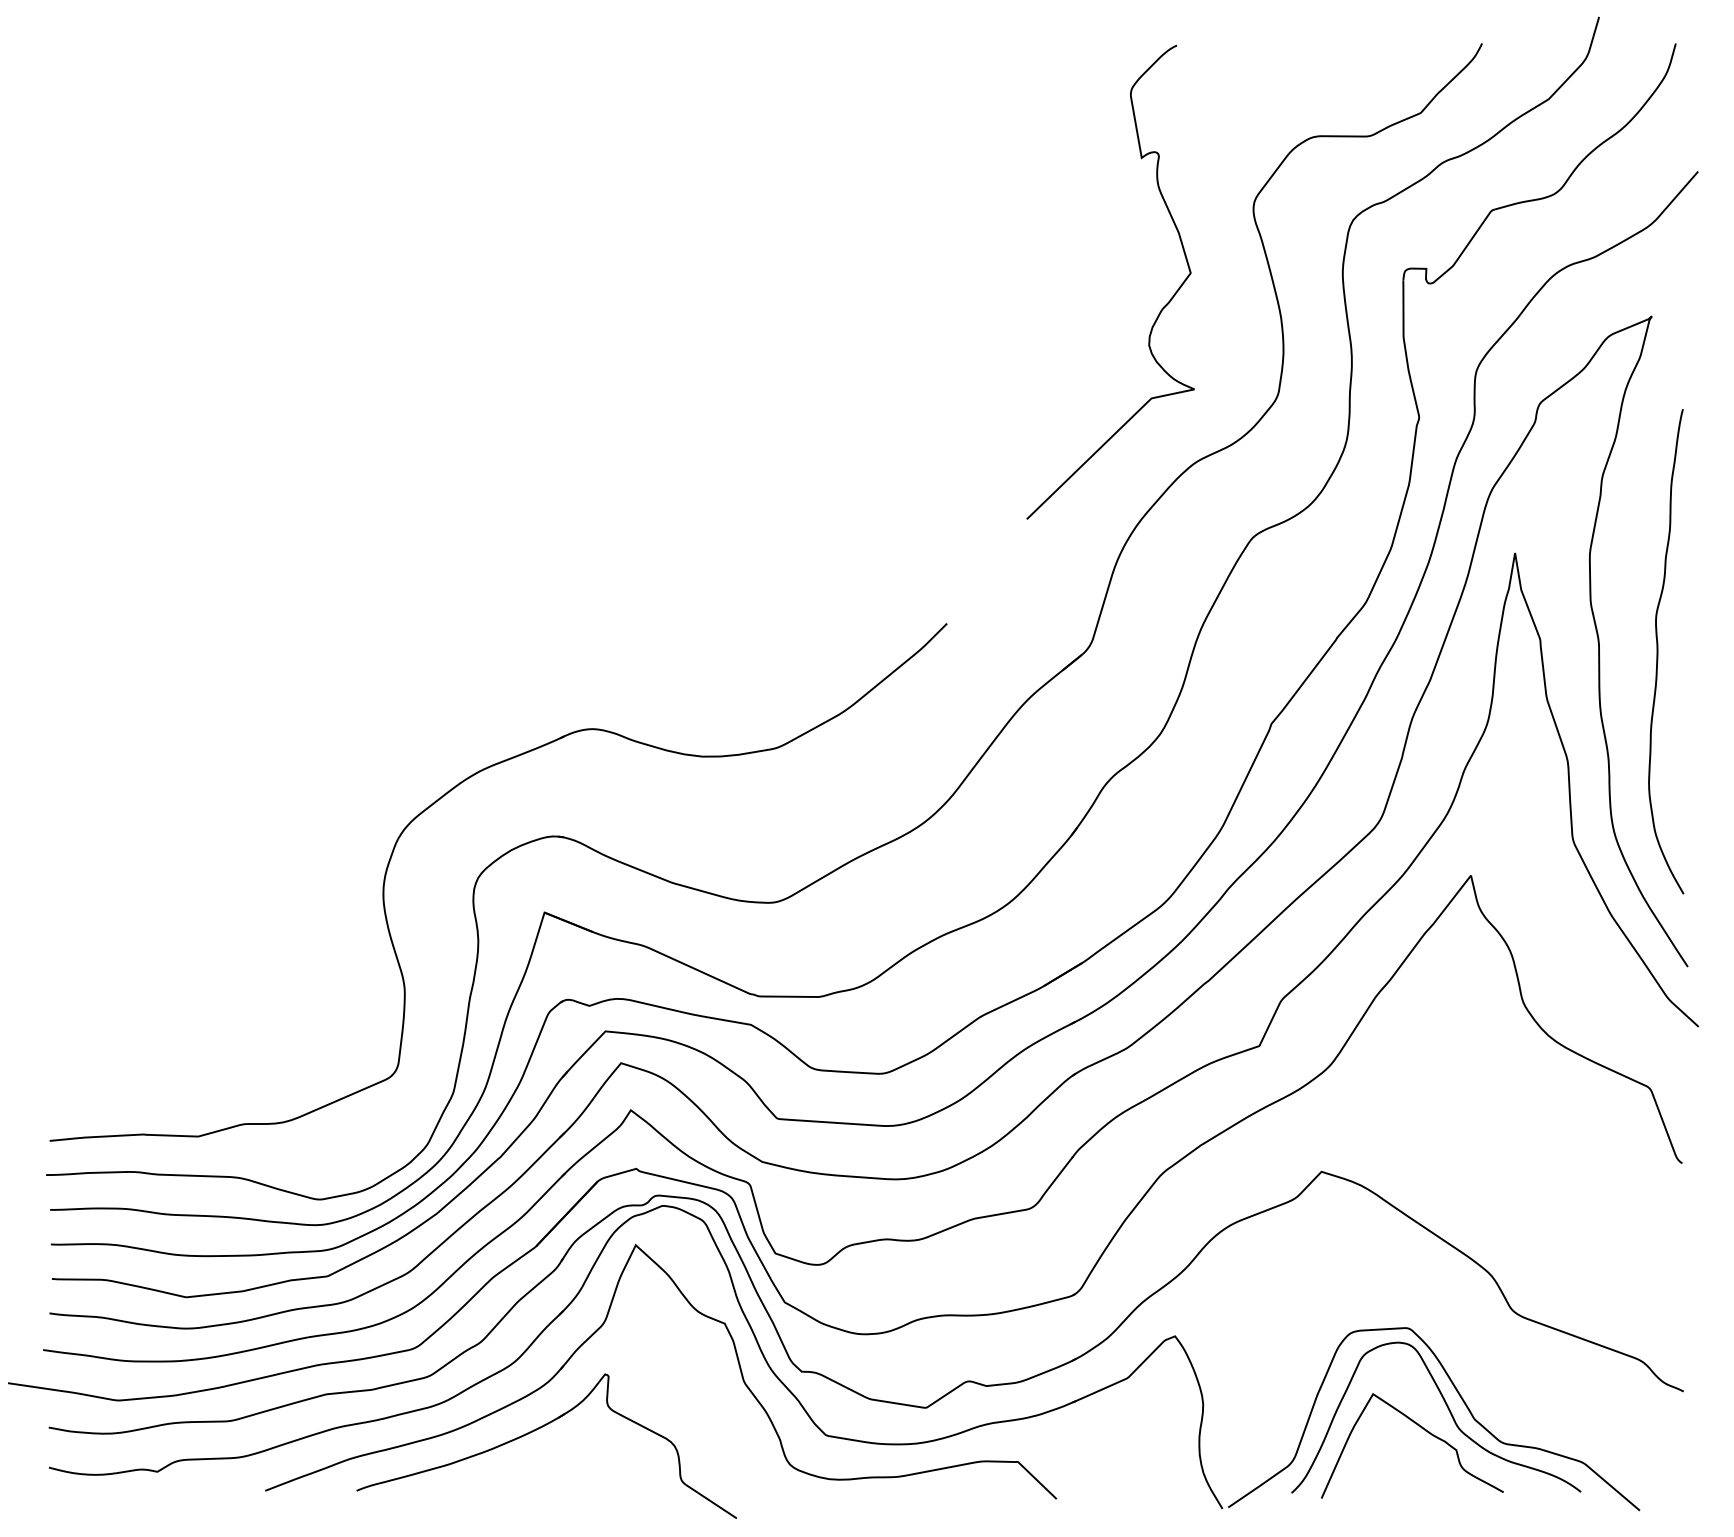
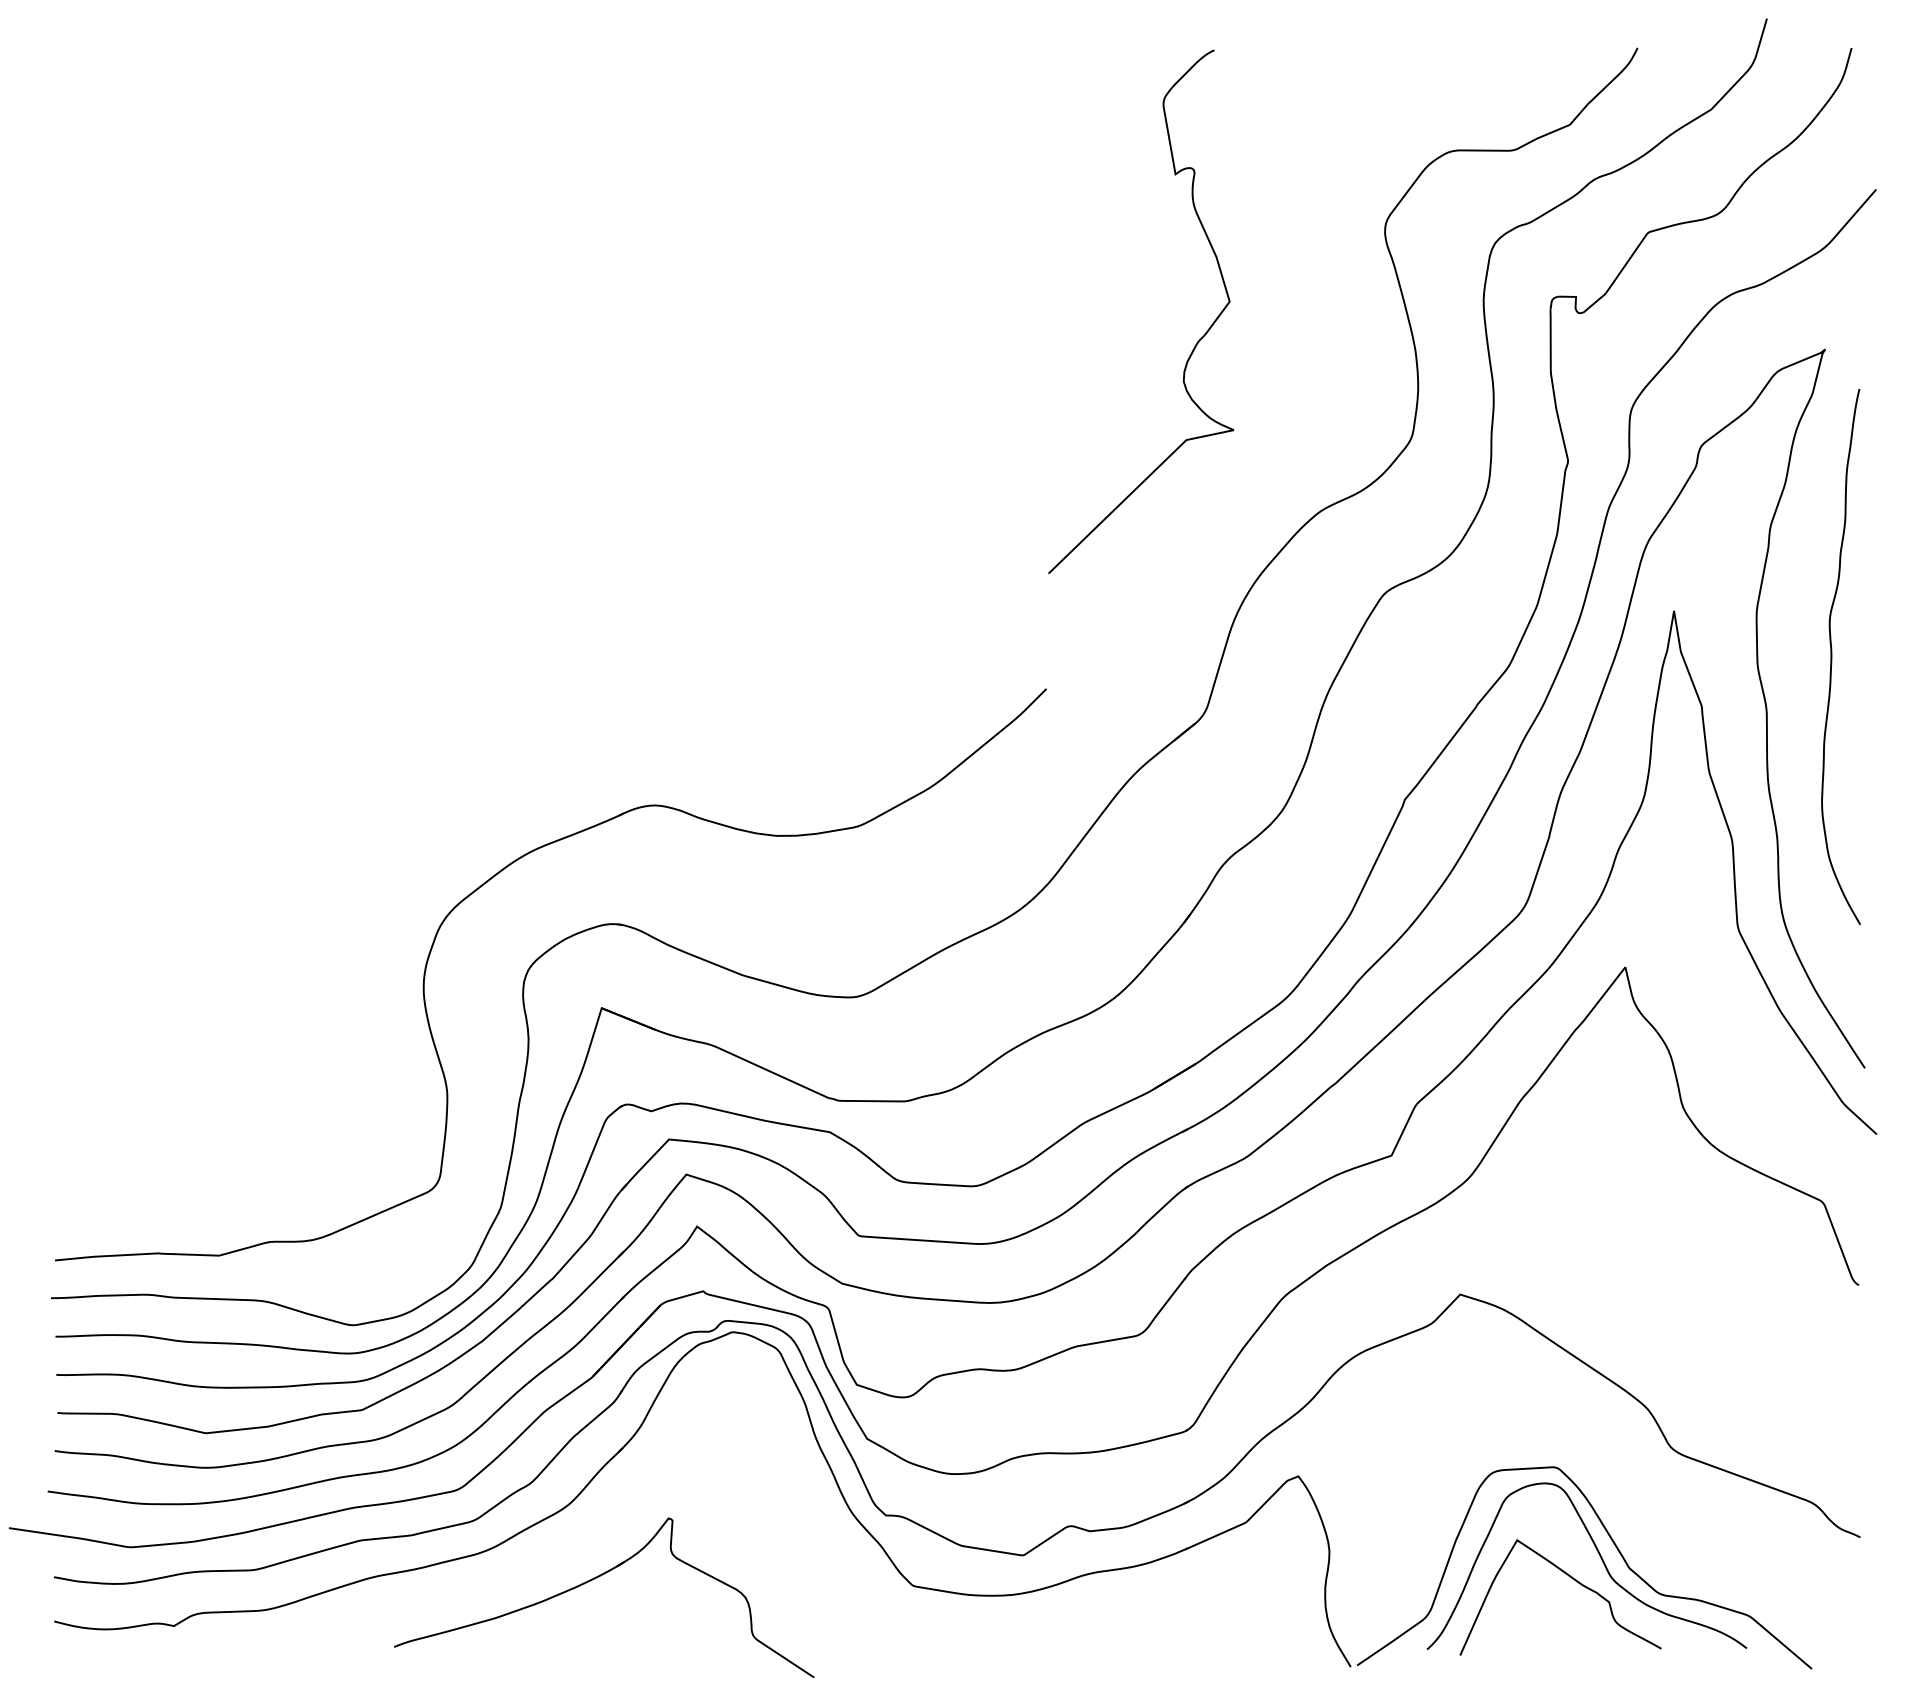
curve: (1160, 310) -> (1196, 342), moved
curve: (1658, 652) -> (1832, 657), moved
part: (700, 1314) -> (774, 1452), removed

